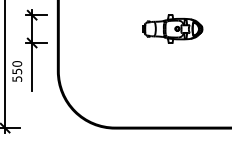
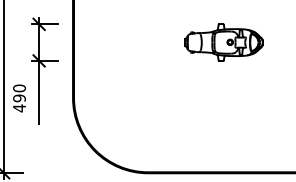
text: (17, 75) -> (19, 103), 550 -> 490

